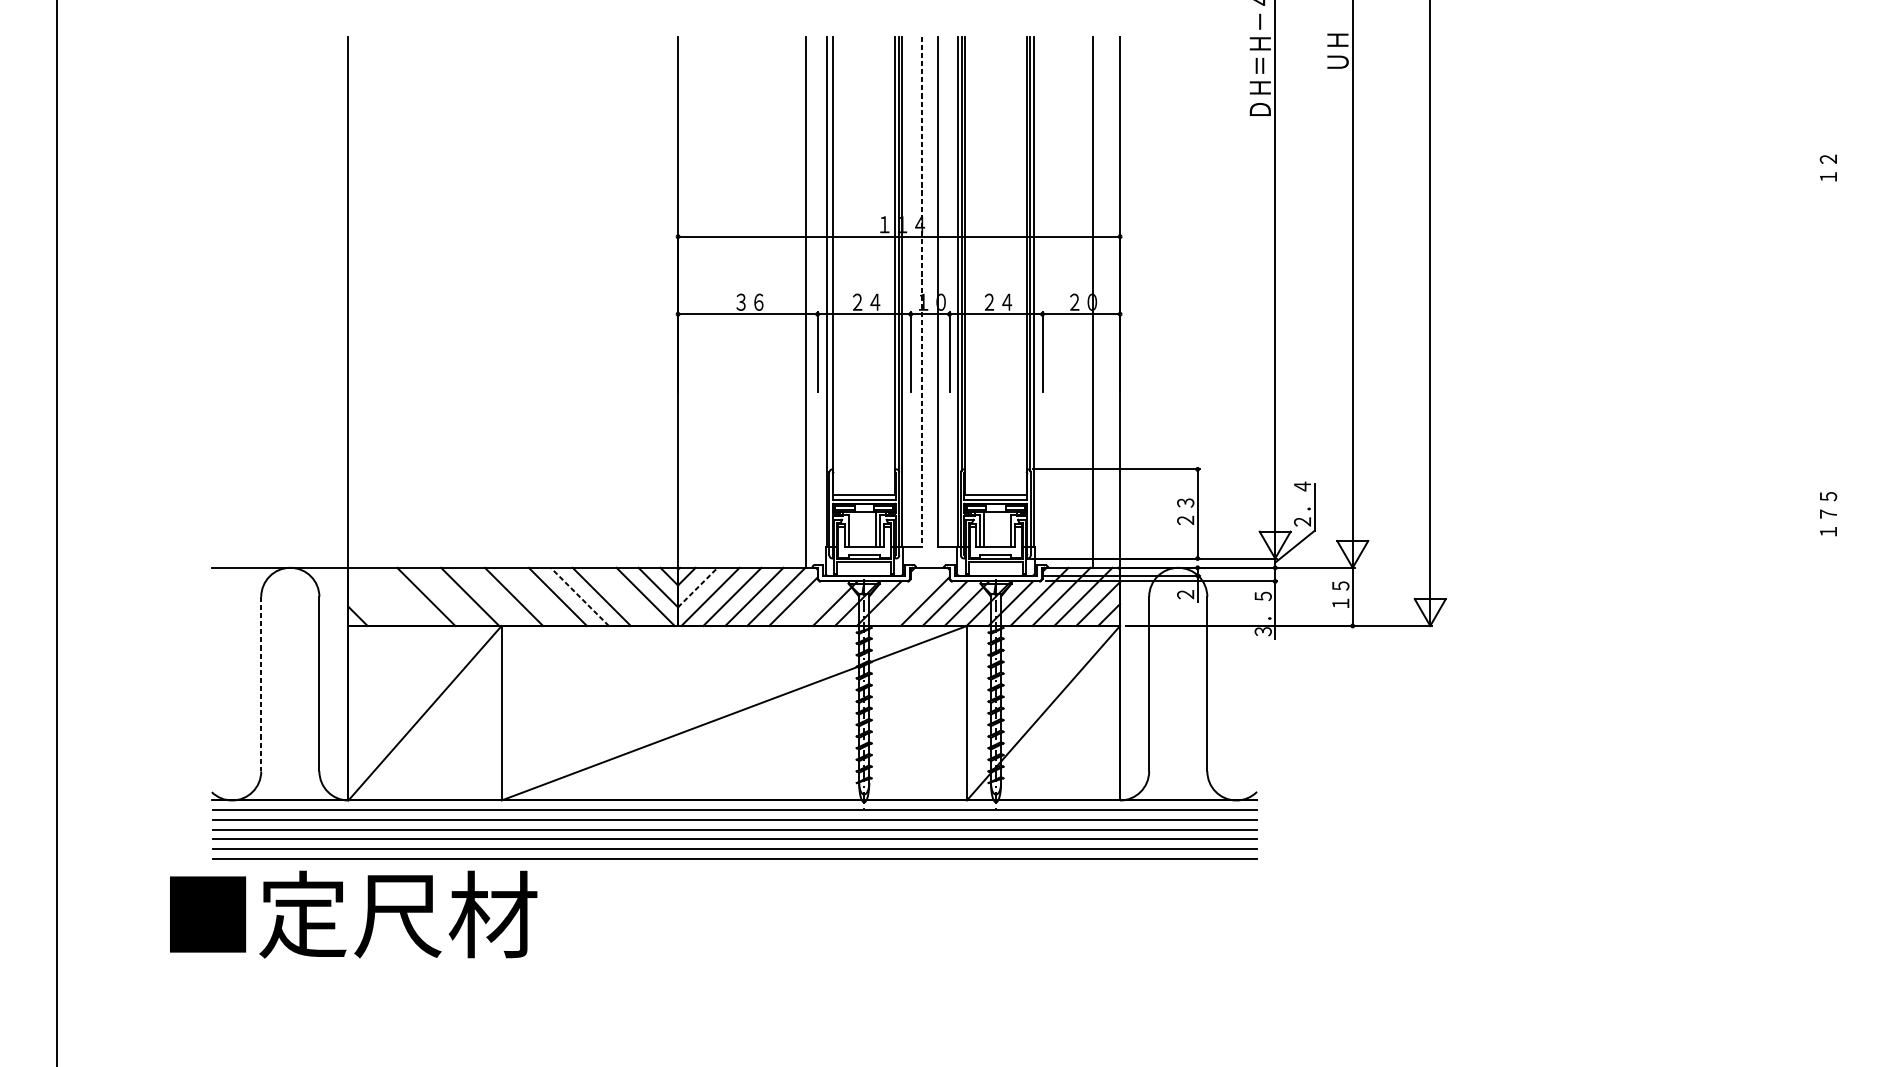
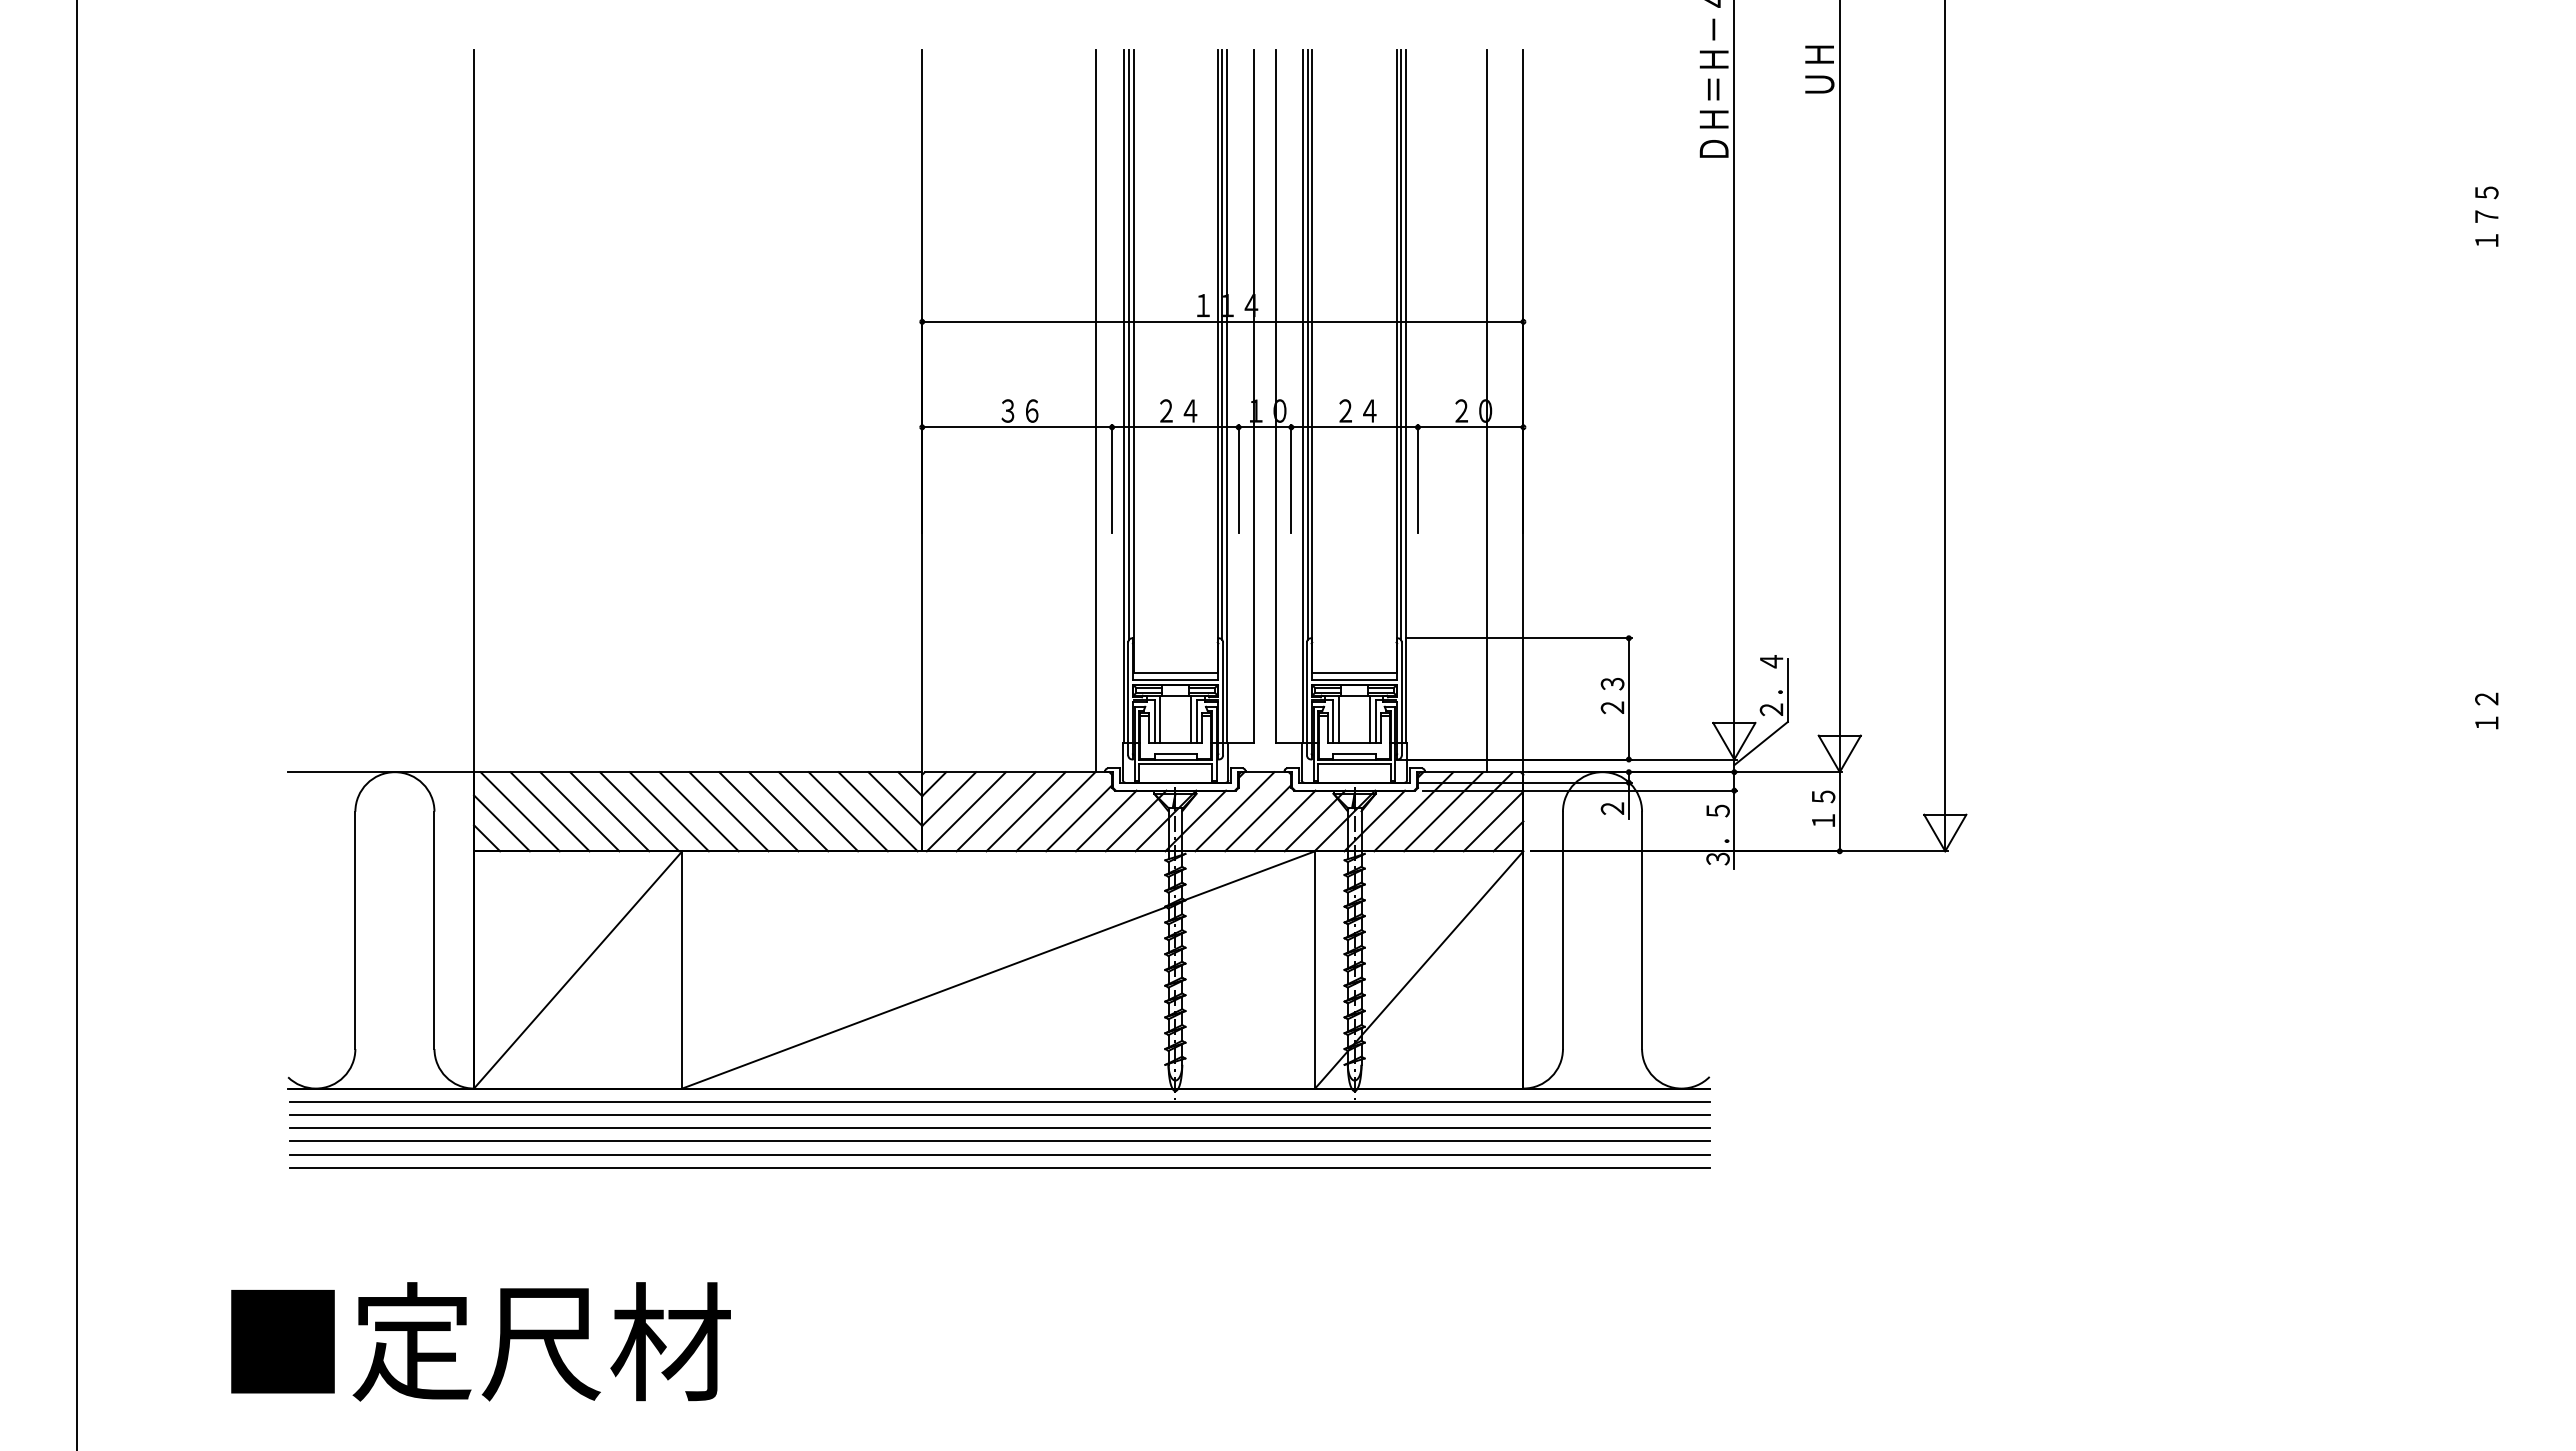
text: (1828, 150) -> (2486, 204), １２ -> １７５
line: (829, 253) -> (1128, 344), added
line: (922, 291) -> (1254, 396), dashed -> solid
text: (1828, 505) -> (2486, 687), １７５ -> １２
line: (852, 529) -> (1159, 719), added
line: (1007, 529) -> (1370, 719), added
line: (698, 587) -> (949, 798), dashed -> solid
line: (381, 596) -> (519, 811), added
line: (403, 596) -> (549, 811), added
line: (448, 596) -> (609, 811), added
line: (491, 596) -> (668, 811), added
line: (535, 596) -> (728, 811), added
line: (579, 596) -> (788, 811), dashed -> solid
line: (623, 596) -> (847, 811), added
line: (907, 596) -> (1234, 811), added
line: (812, 603) -> (1105, 820), added
line: (368, 605) -> (501, 823), added
line: (261, 684) -> (355, 930), dashed -> solid
text: (353, 914) -> (480, 1341), moved

